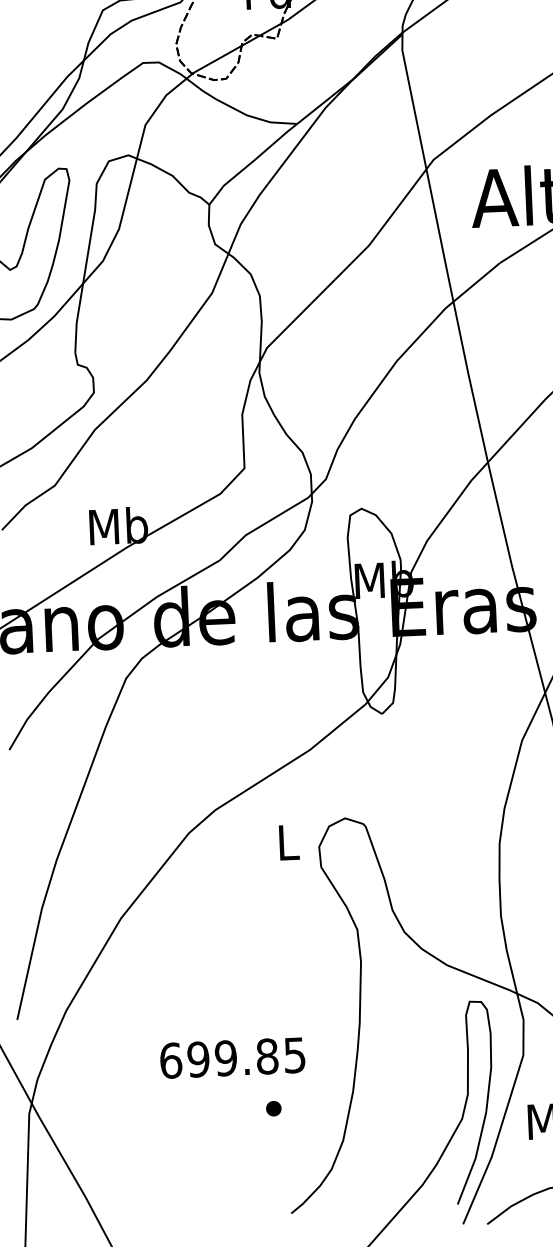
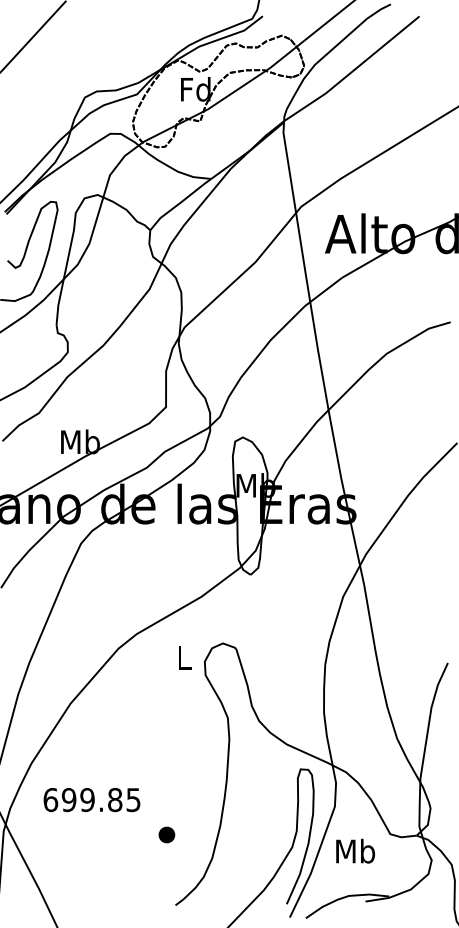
text: (231, 1058) -> (91, 800), moved
part: (273, 1108) -> (166, 834), size x1.6

